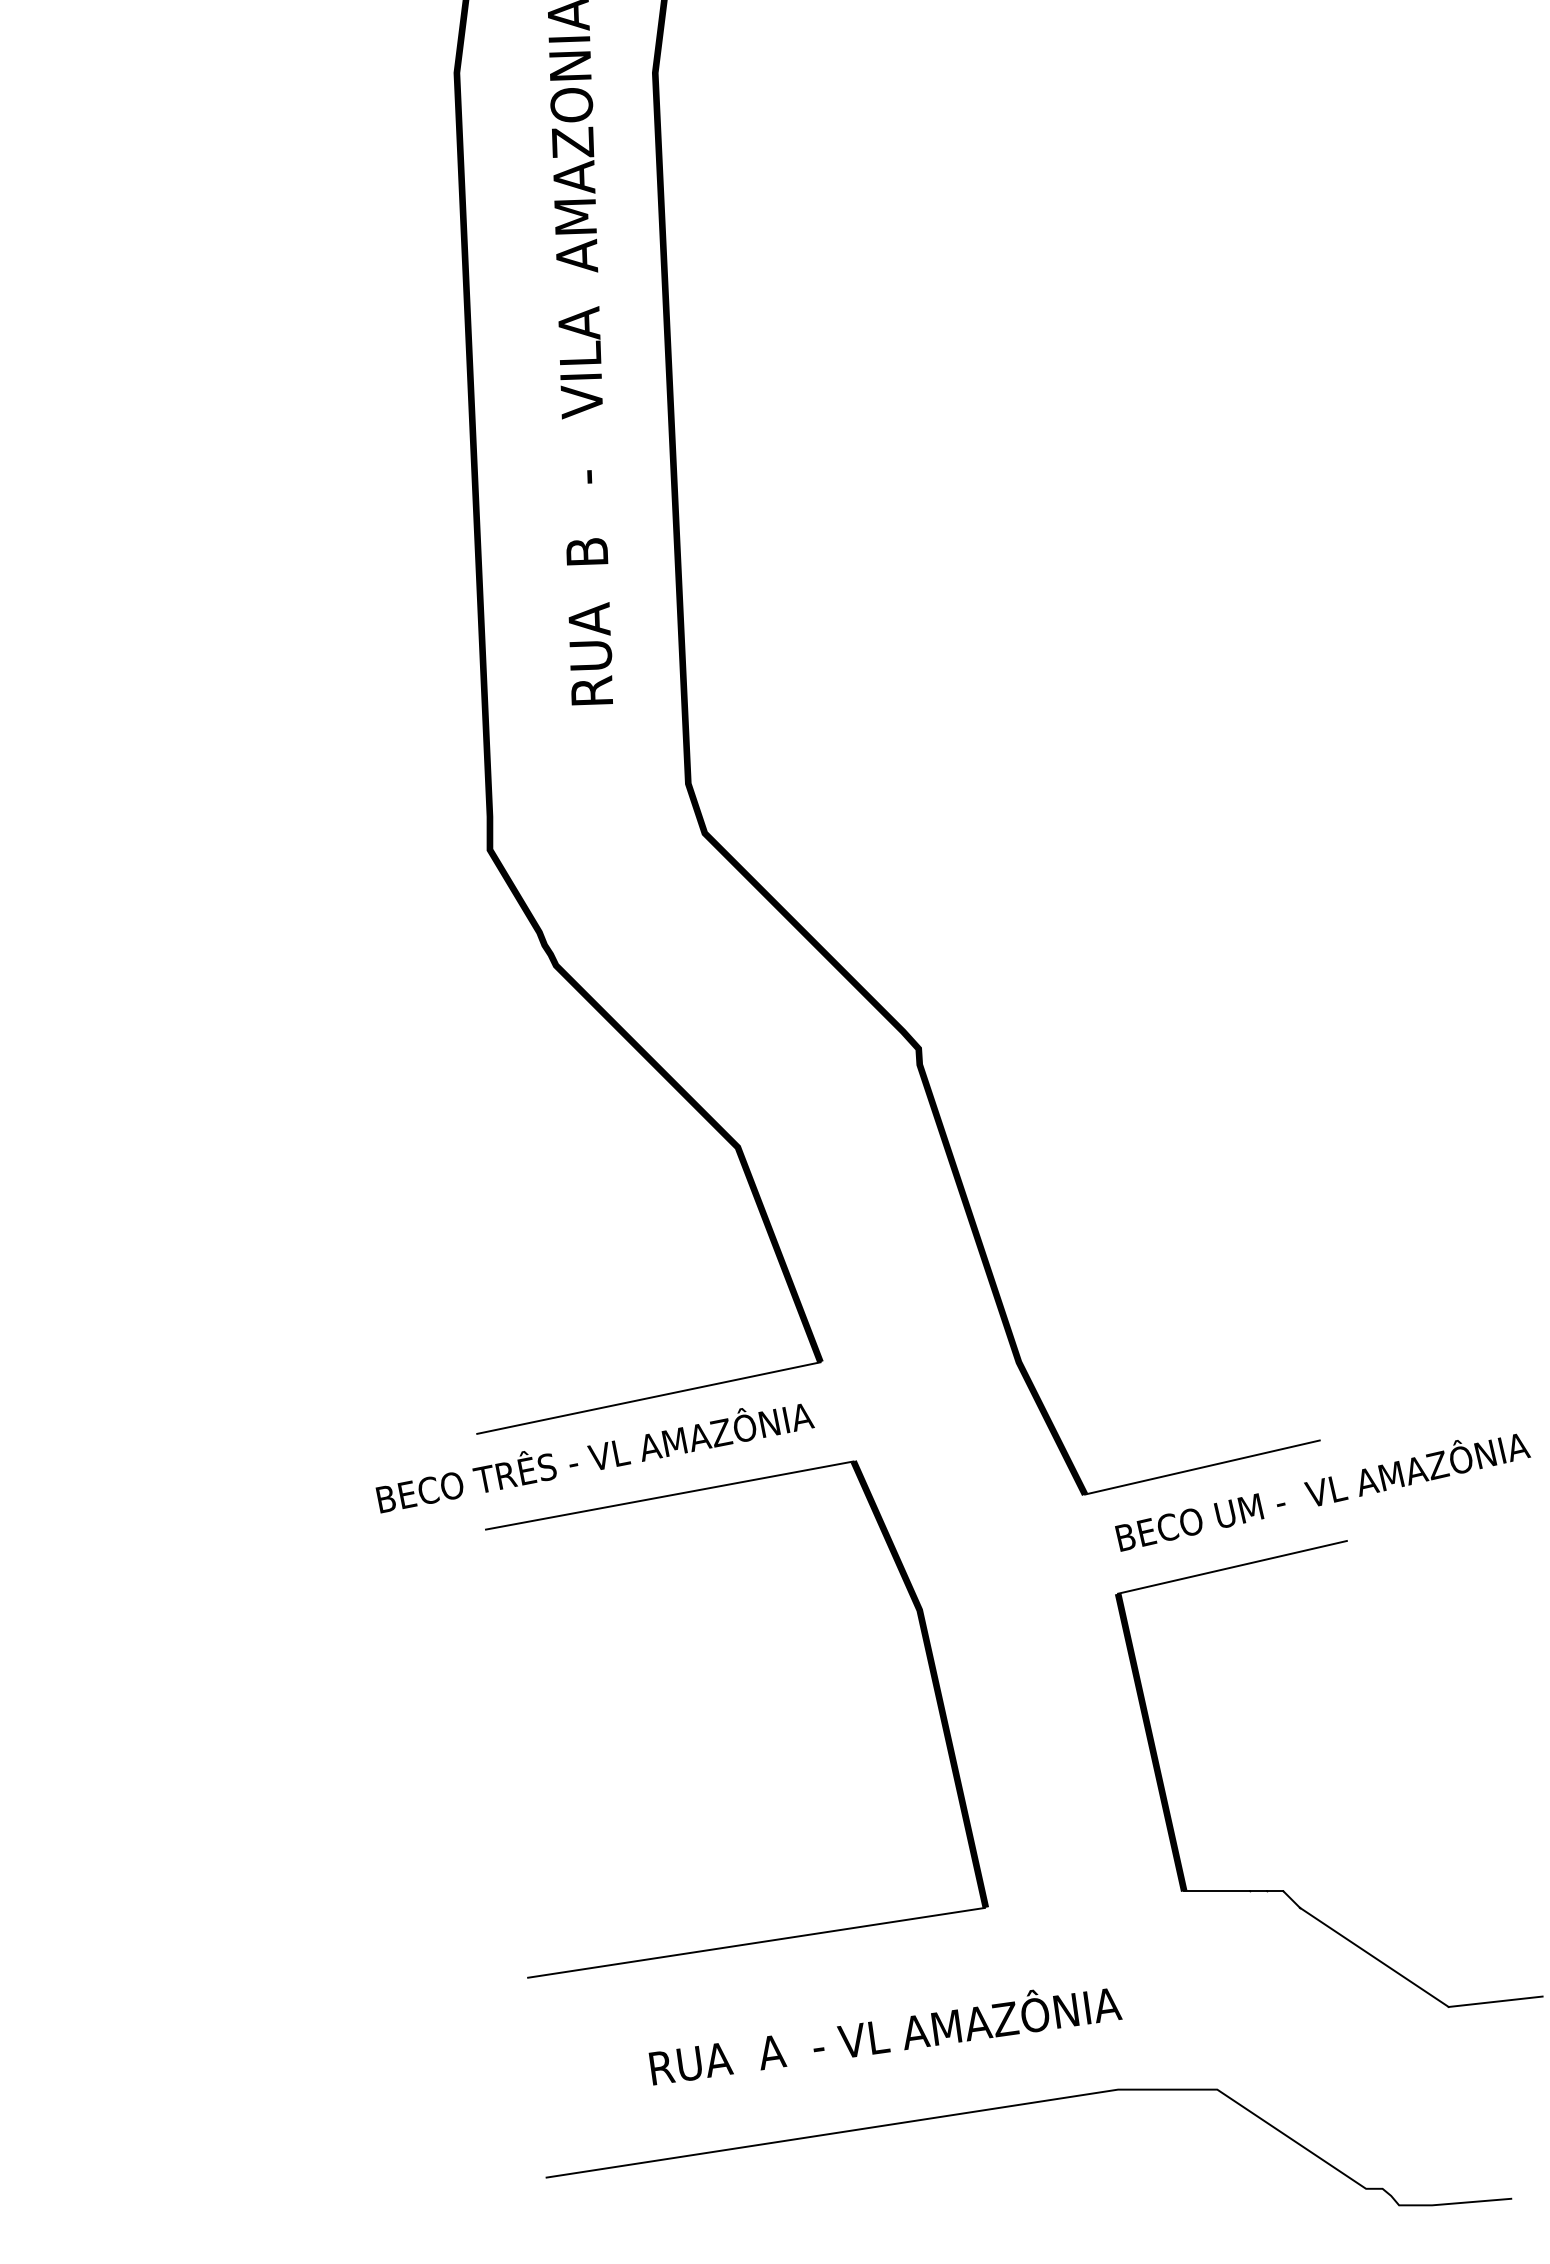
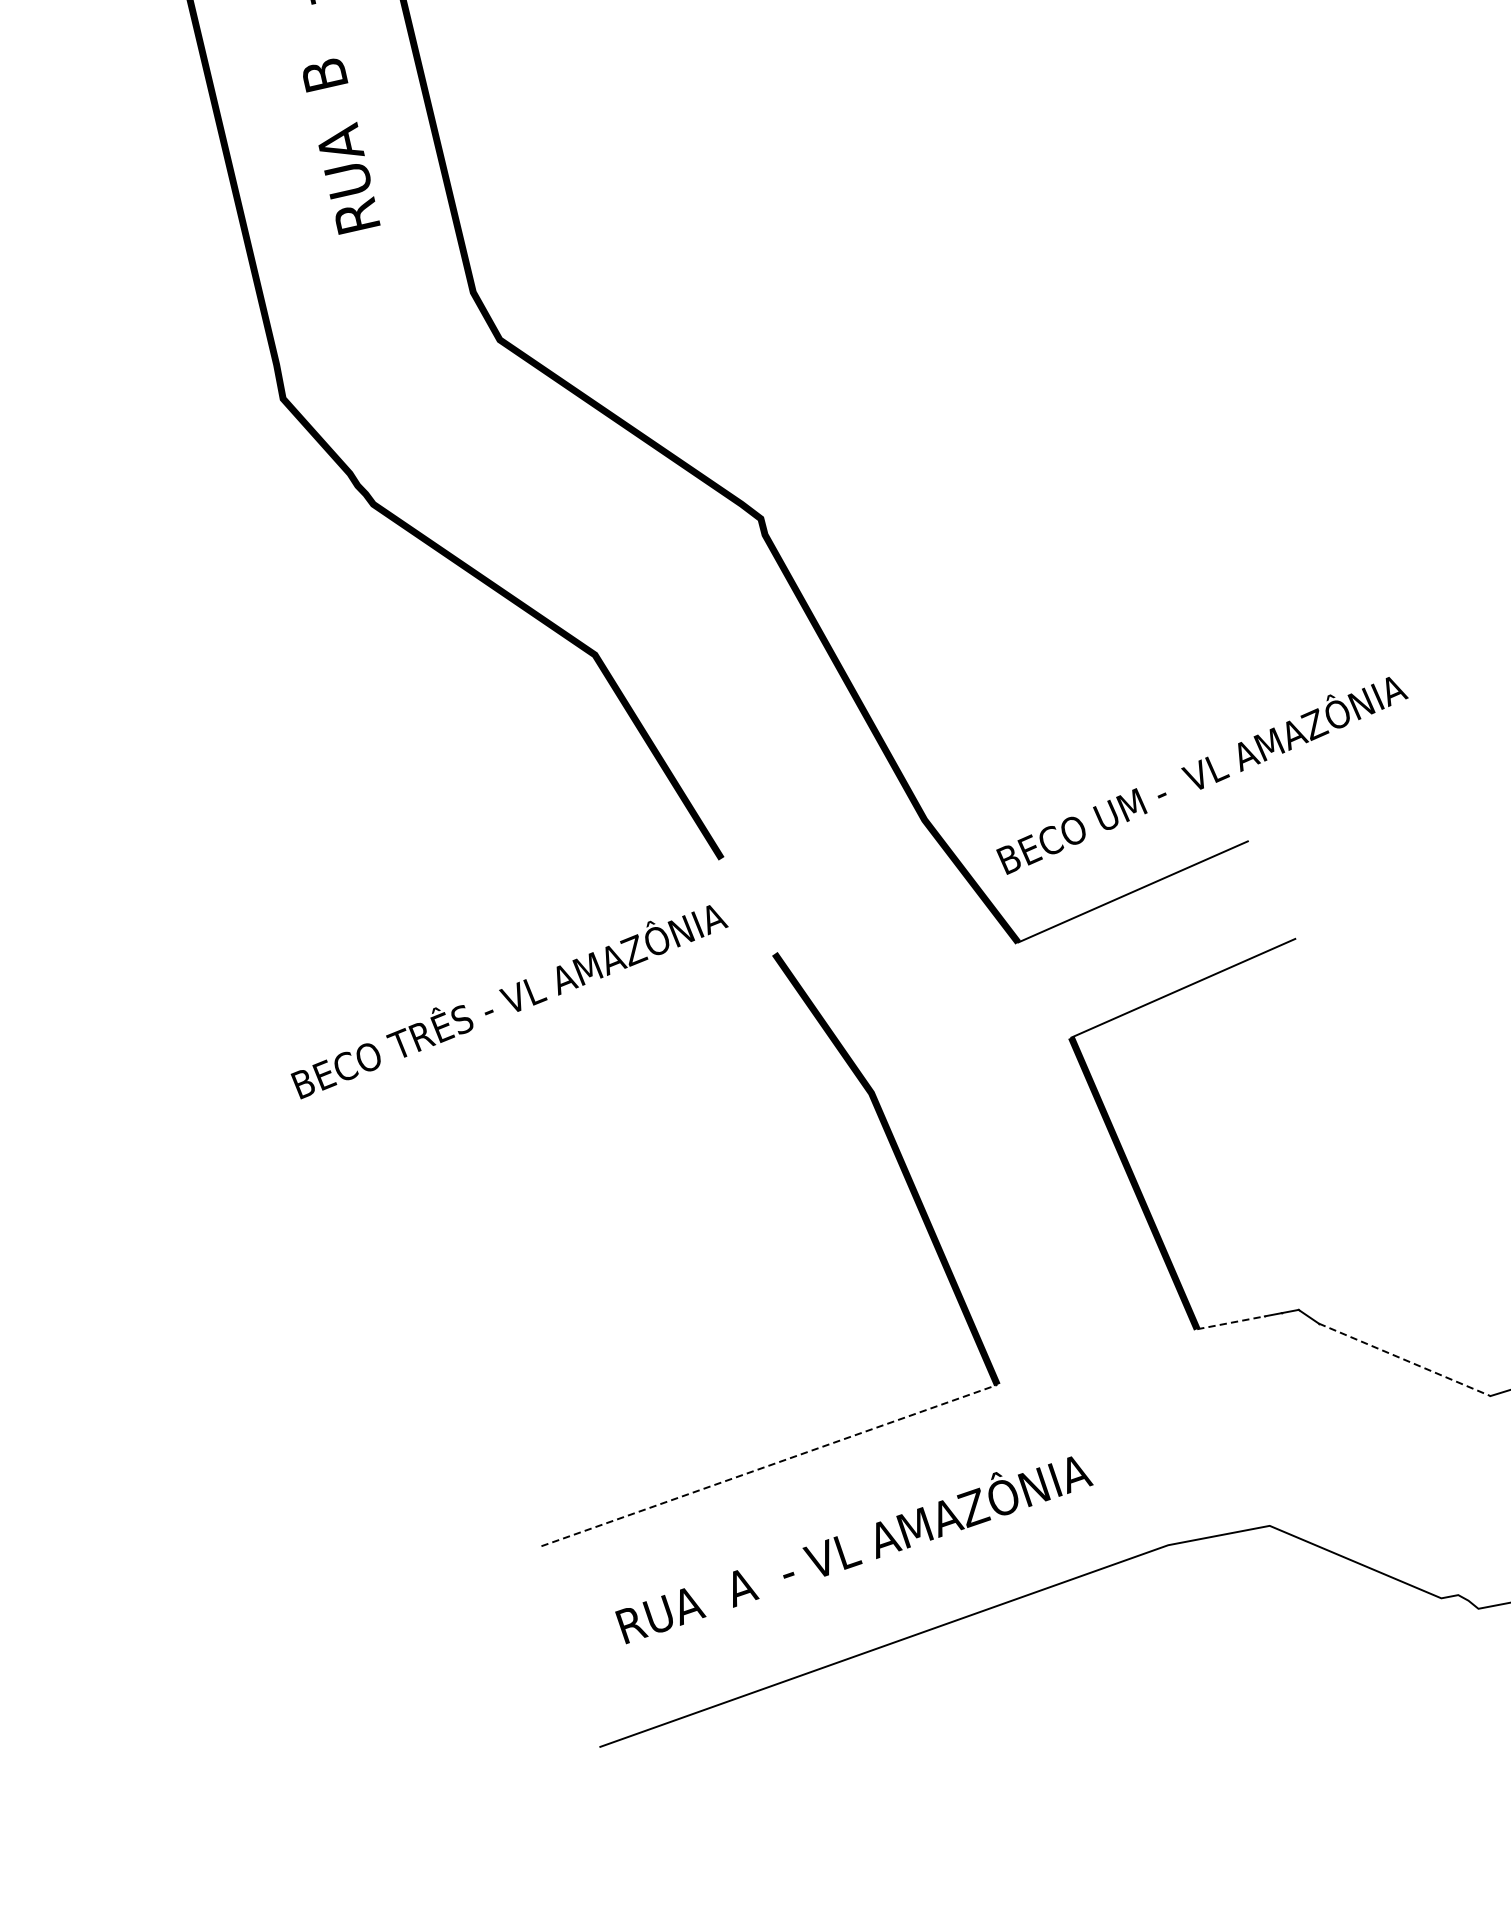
line: (648, 1397) -> (552, 928), removed
text: (1323, 1492) -> (1203, 774), moved
line: (669, 1495) -> (592, 1024), removed
line: (1217, 1891) -> (1231, 1323), solid -> dashed
line: (757, 1942) -> (770, 1465), solid -> dashed
line: (1374, 1957) -> (1404, 1359), solid -> dashed
text: (885, 2036) -> (854, 1548), moved

